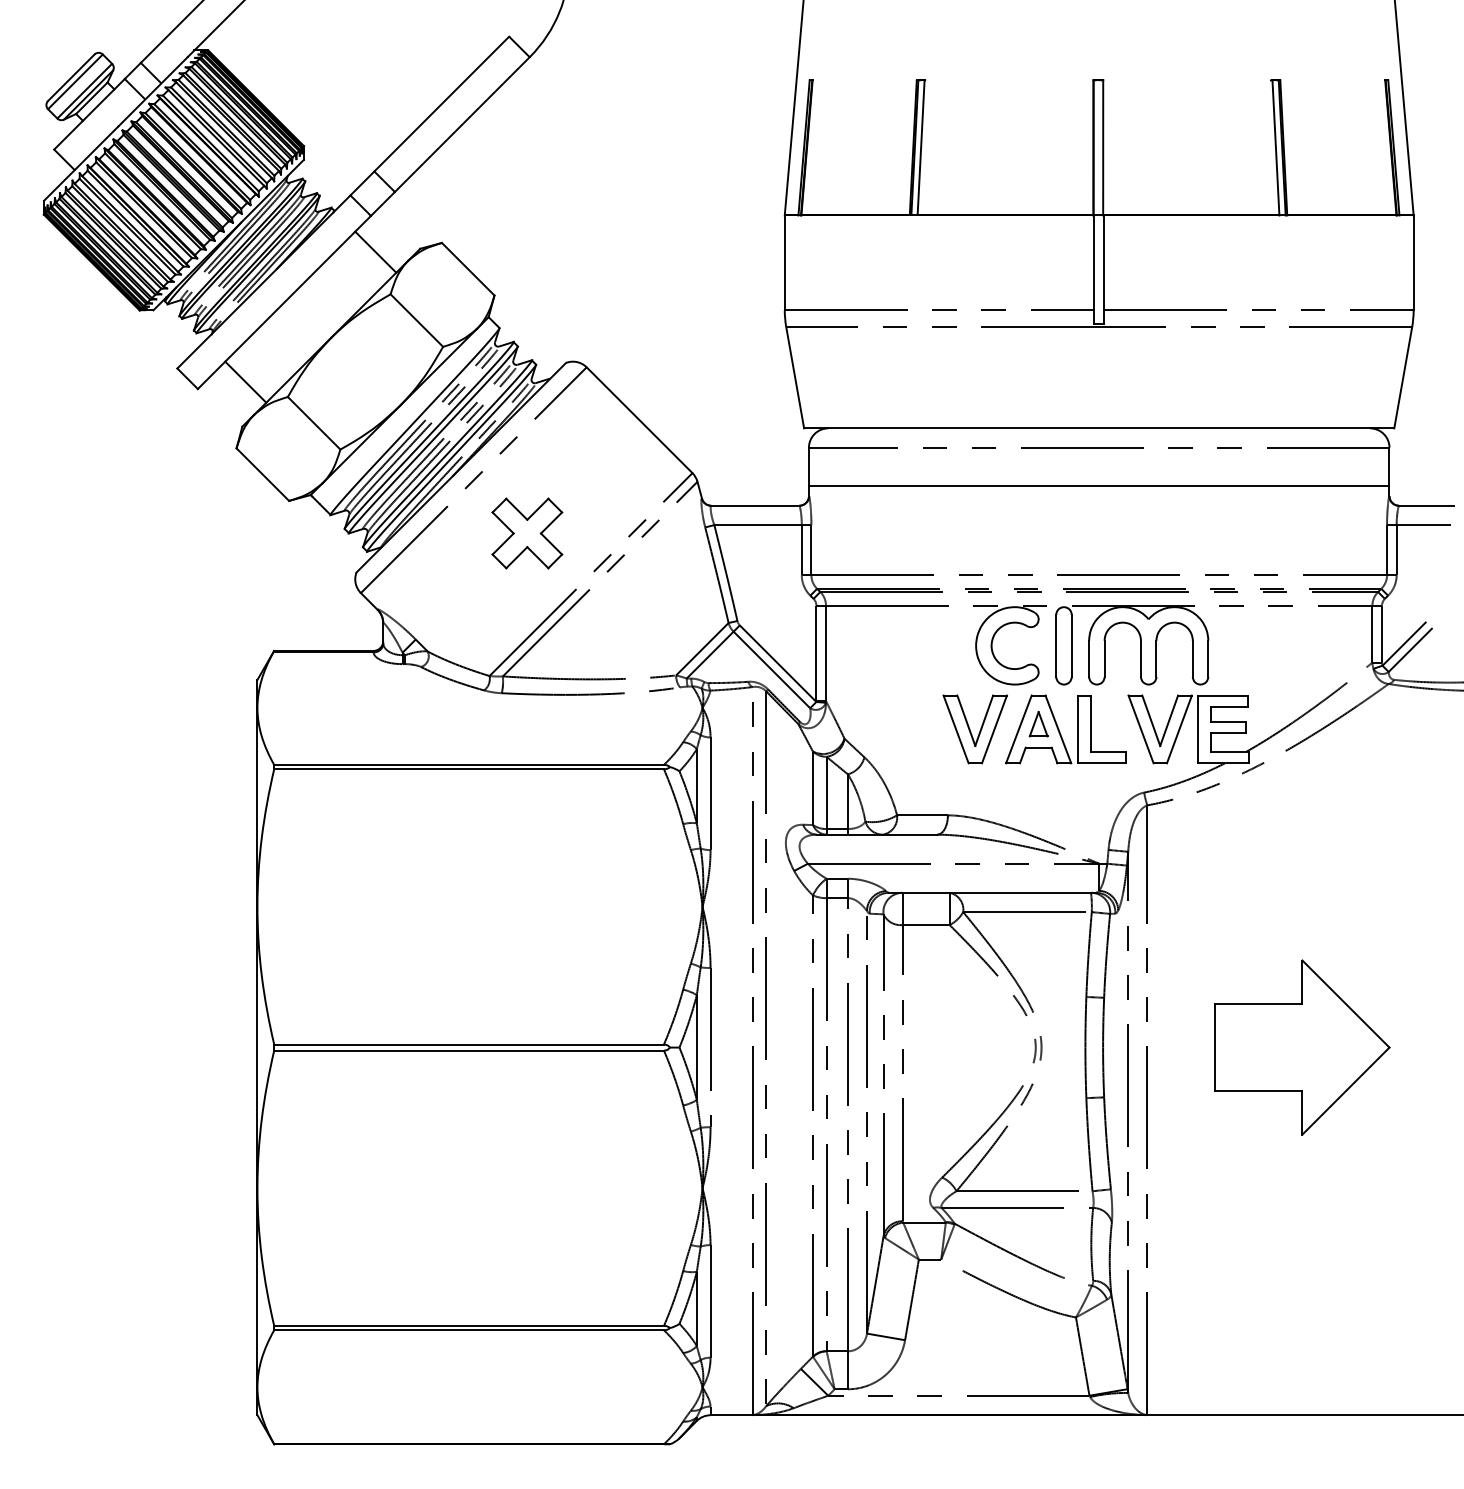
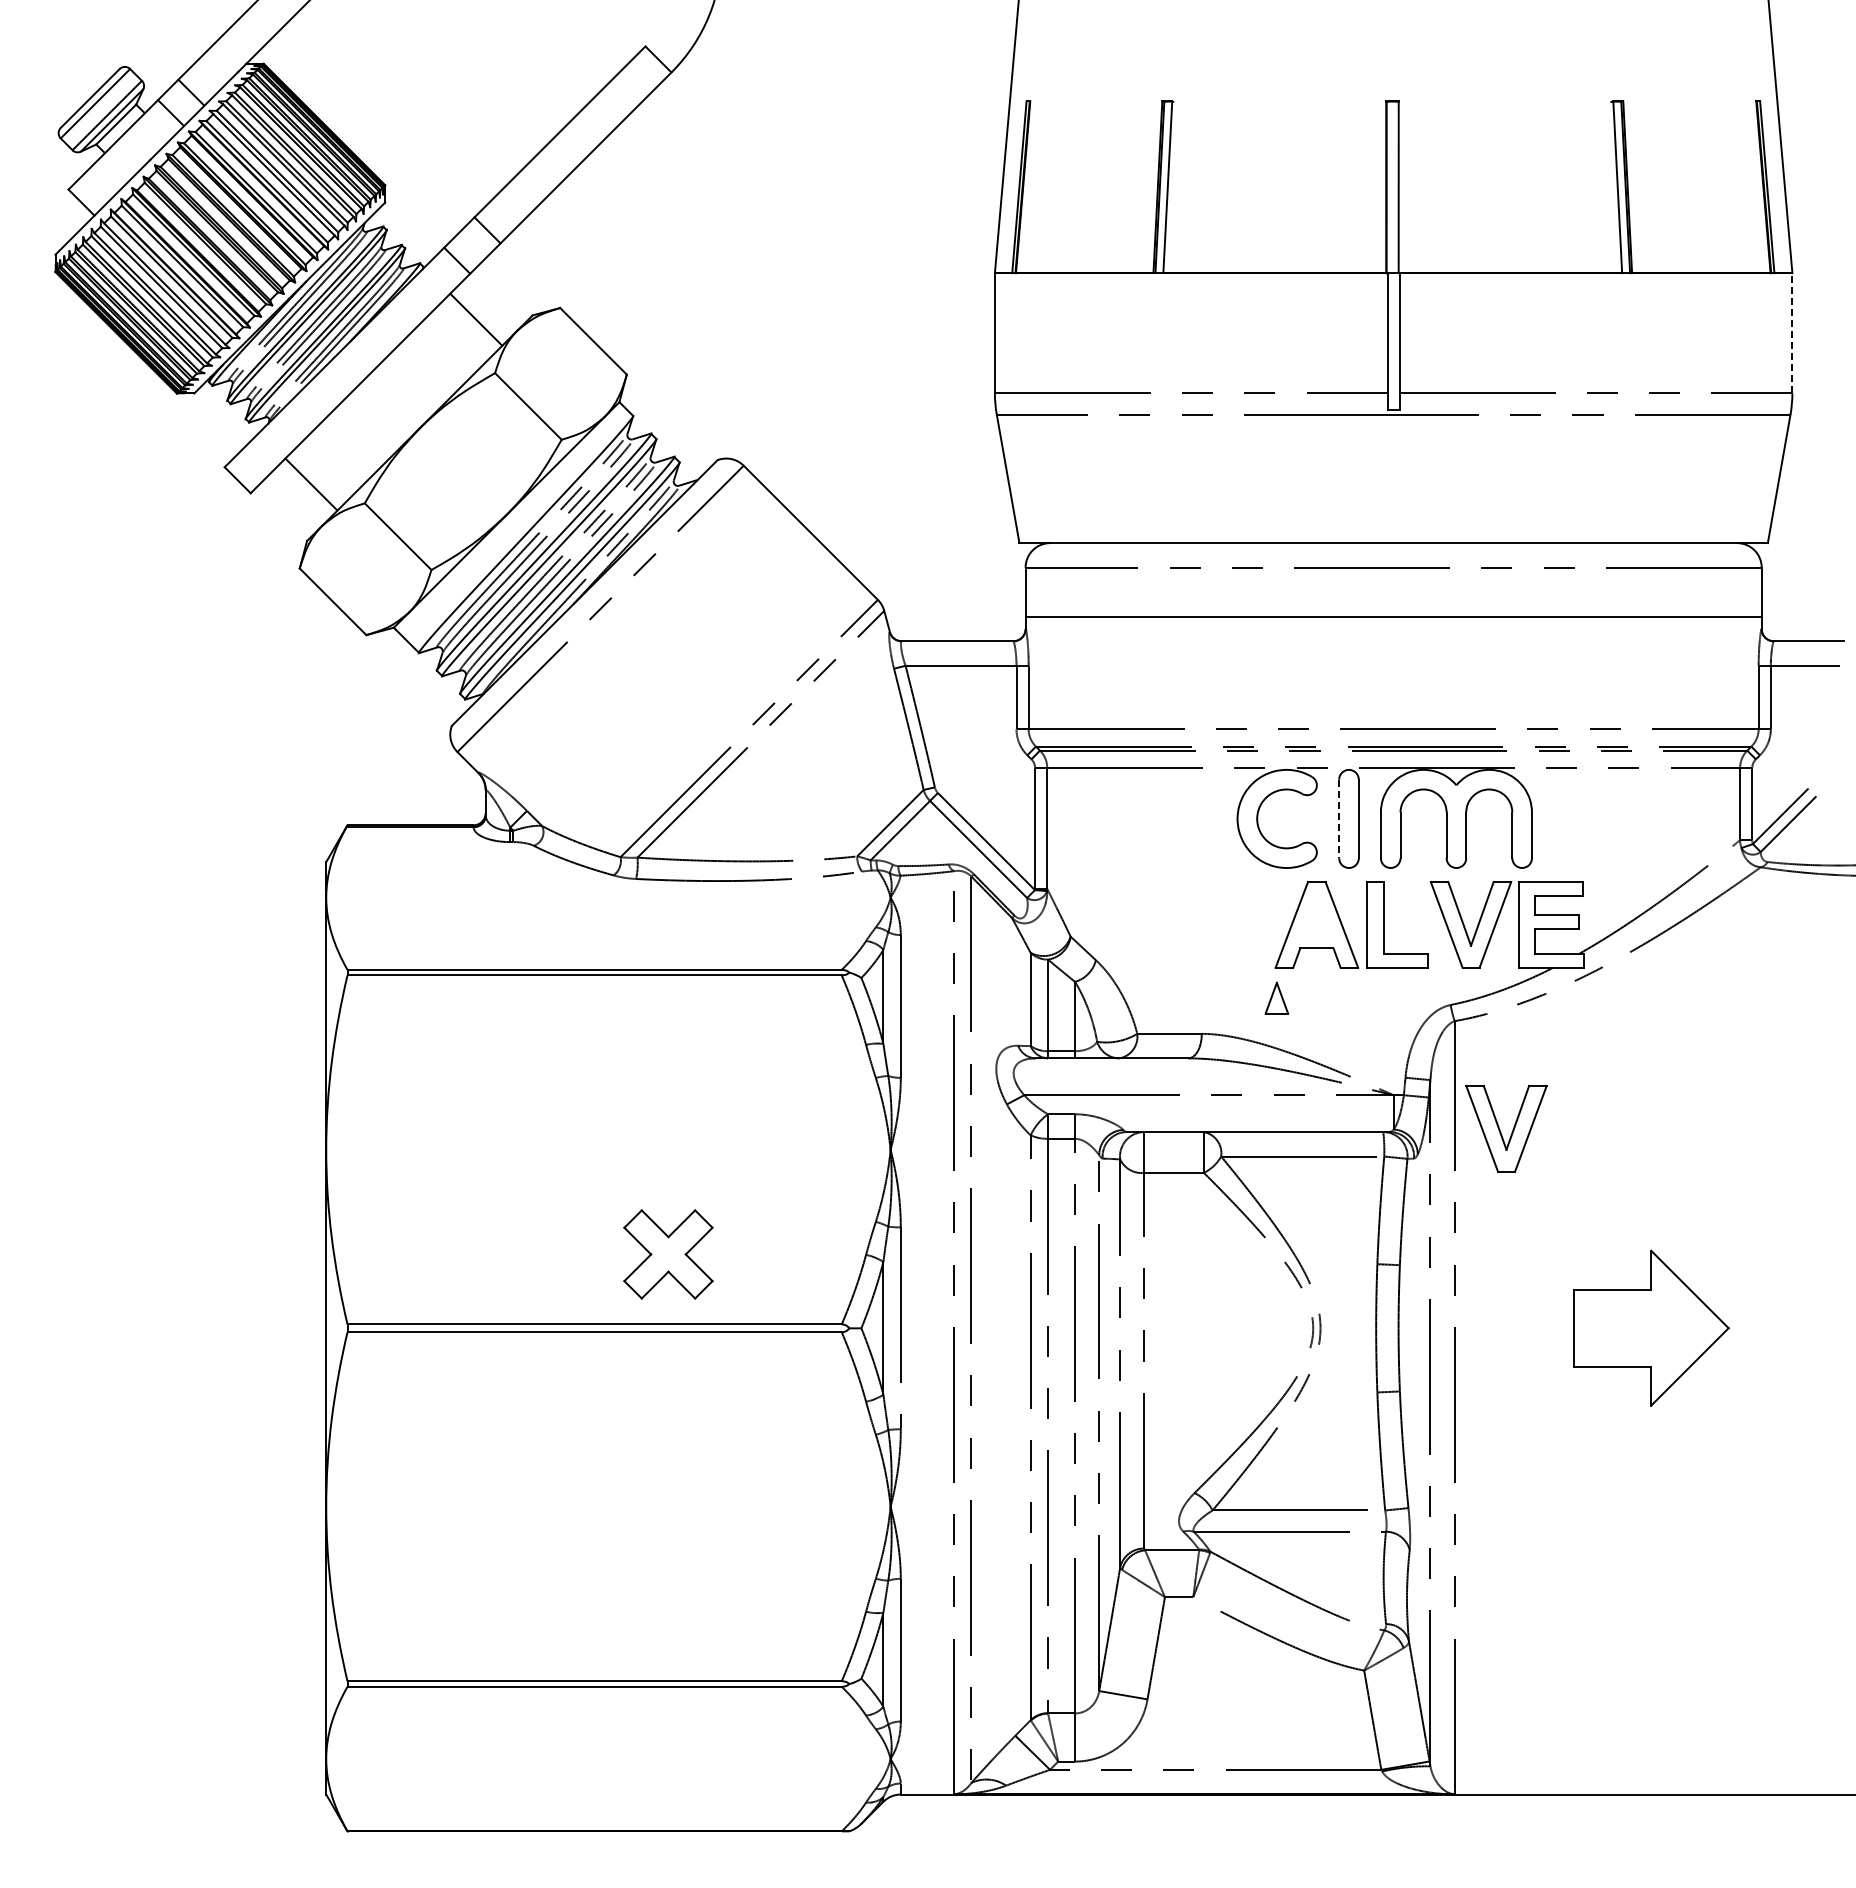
line: (1413, 262) -> (1792, 332), solid -> dashed
part: (527, 533) -> (668, 1254), moved
line: (1056, 646) -> (1339, 819), solid -> dashed
part: (1038, 723) -> (1276, 997), moved
part: (970, 729) -> (1500, 1129), moved
part: (1302, 1046) -> (1651, 1327), size x0.7

